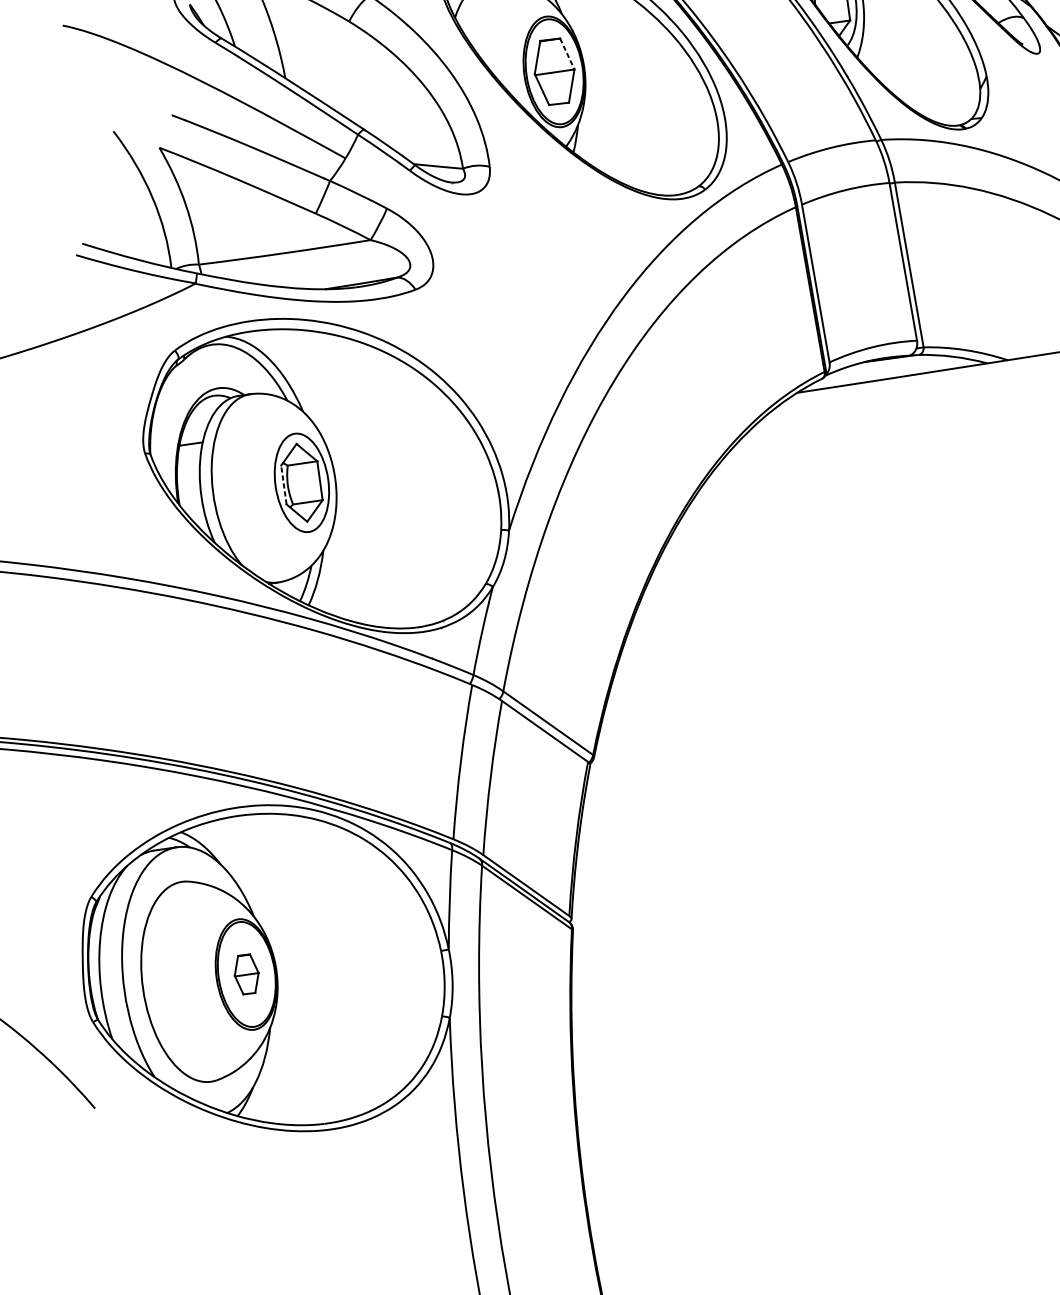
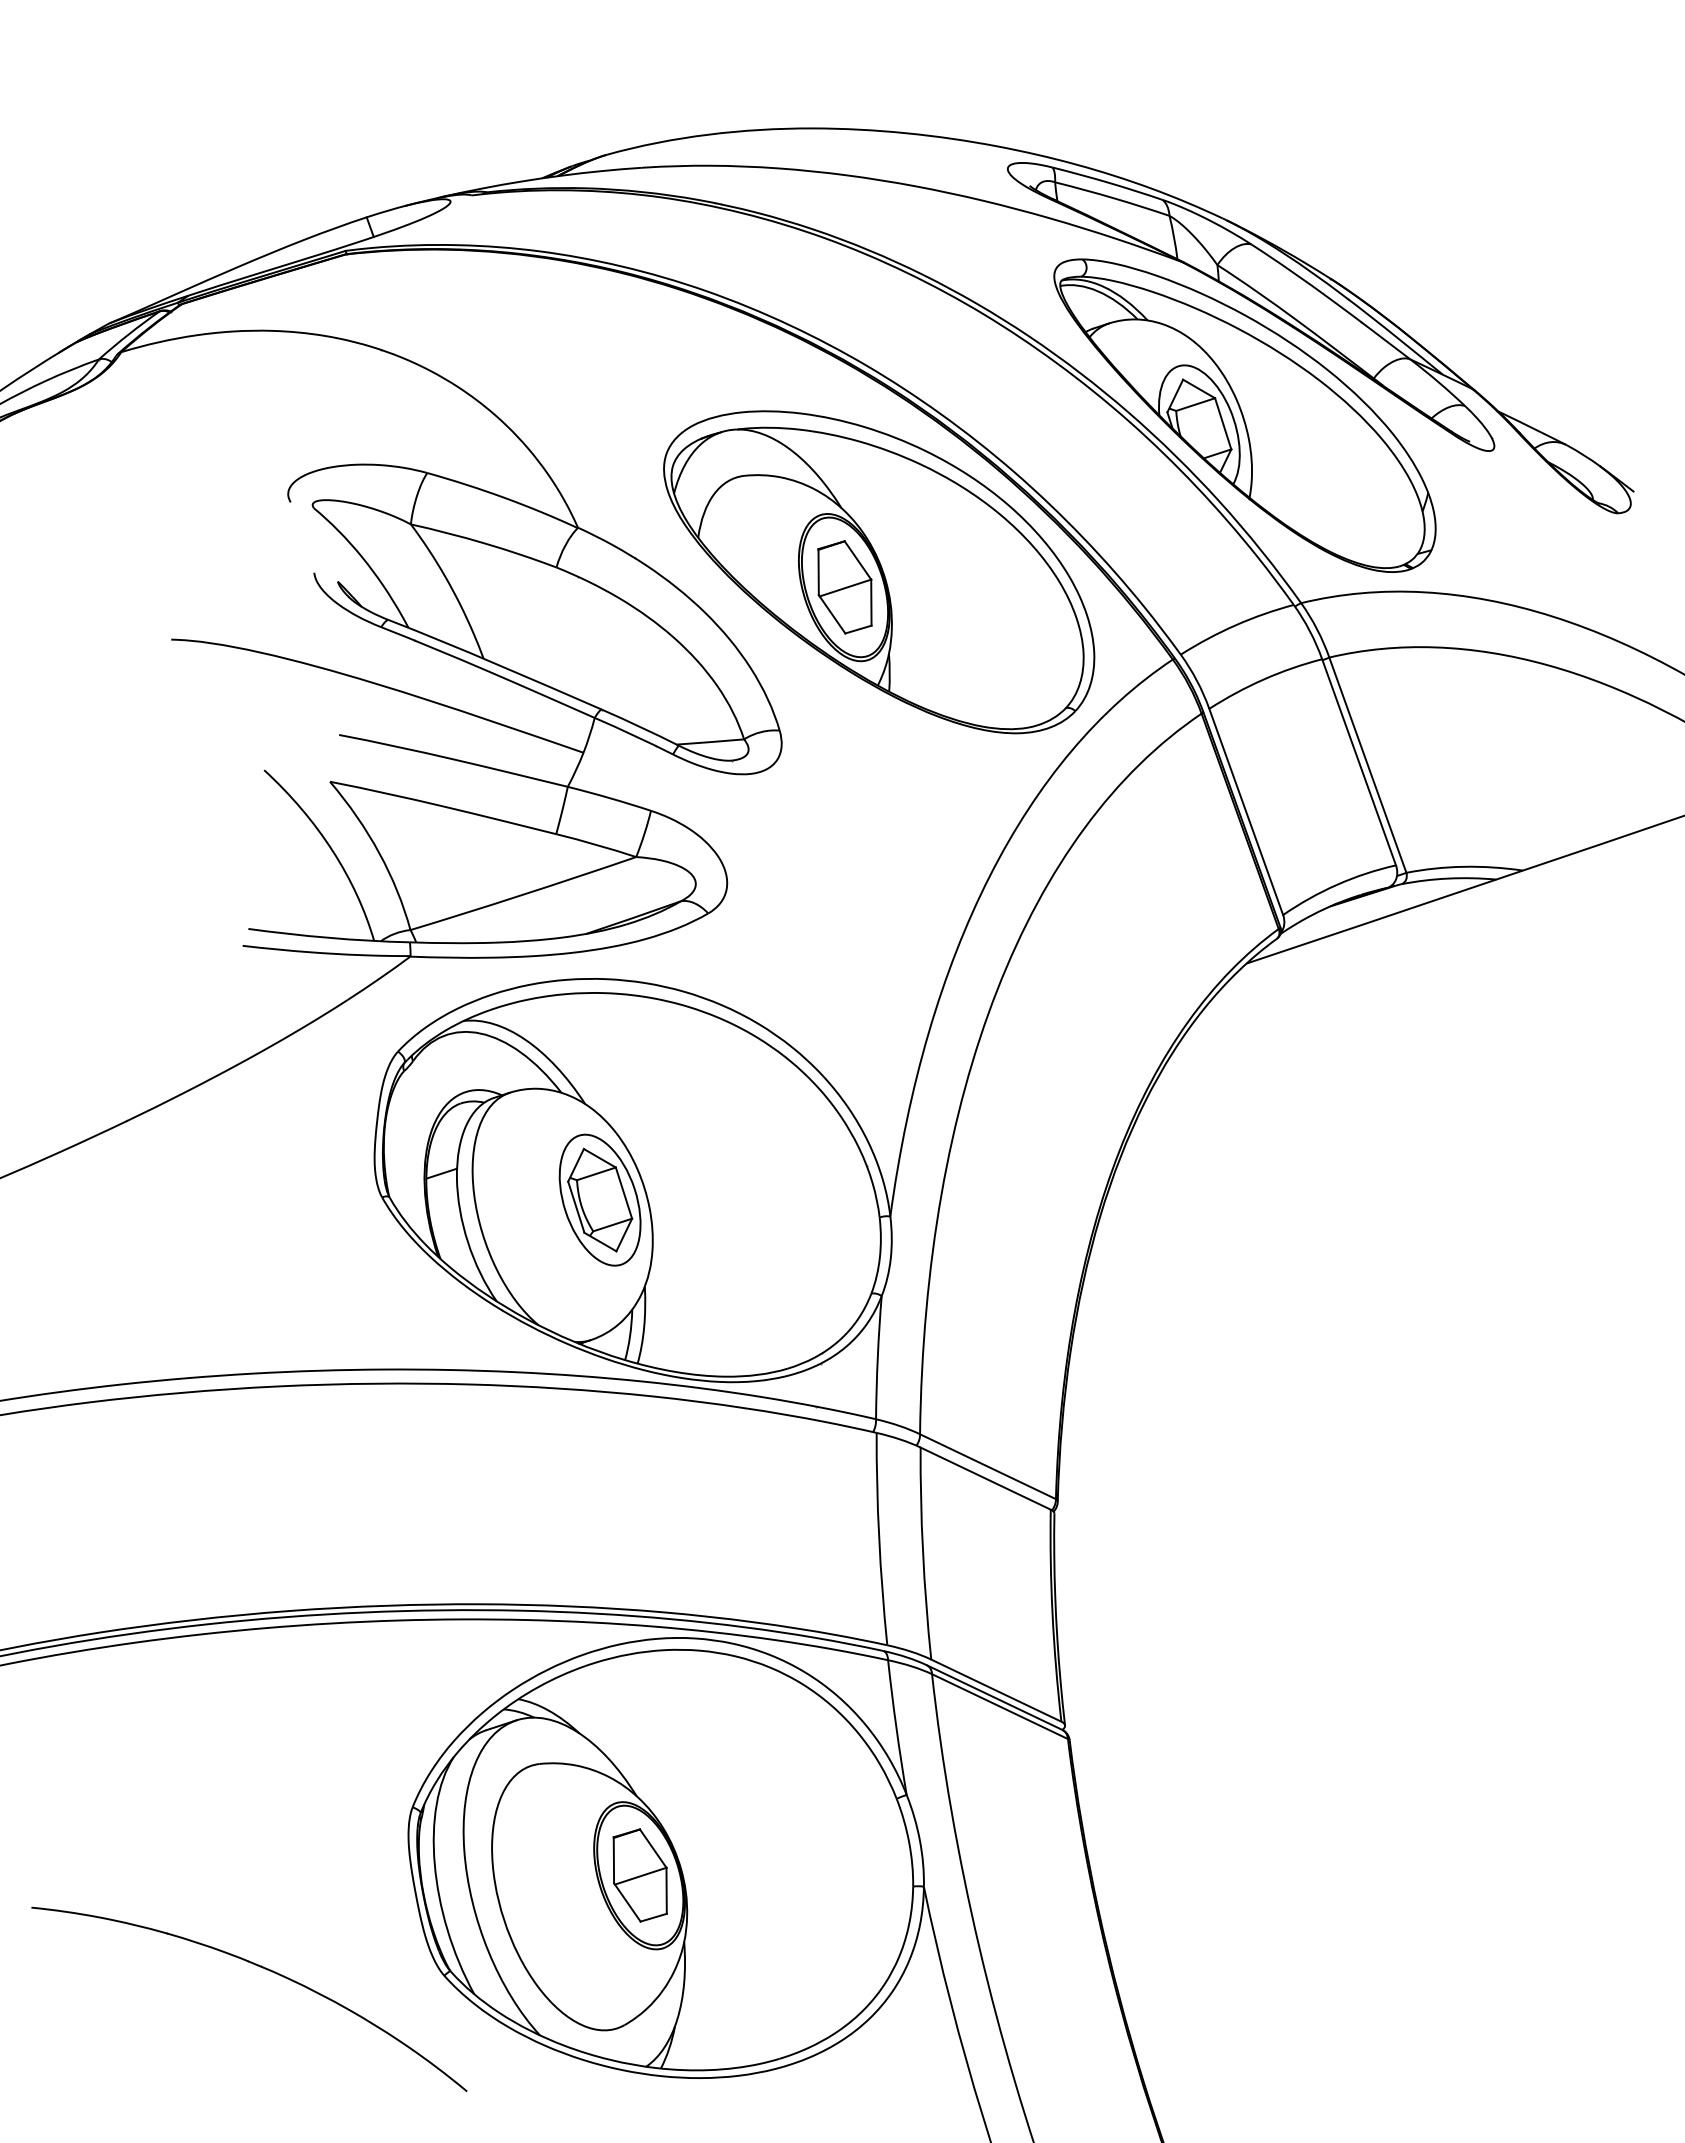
line: (567, 54) -> (858, 560), dashed -> solid
line: (283, 485) -> (576, 1207), dashed -> solid
part: (246, 974) -> (639, 1875), size x1.67

